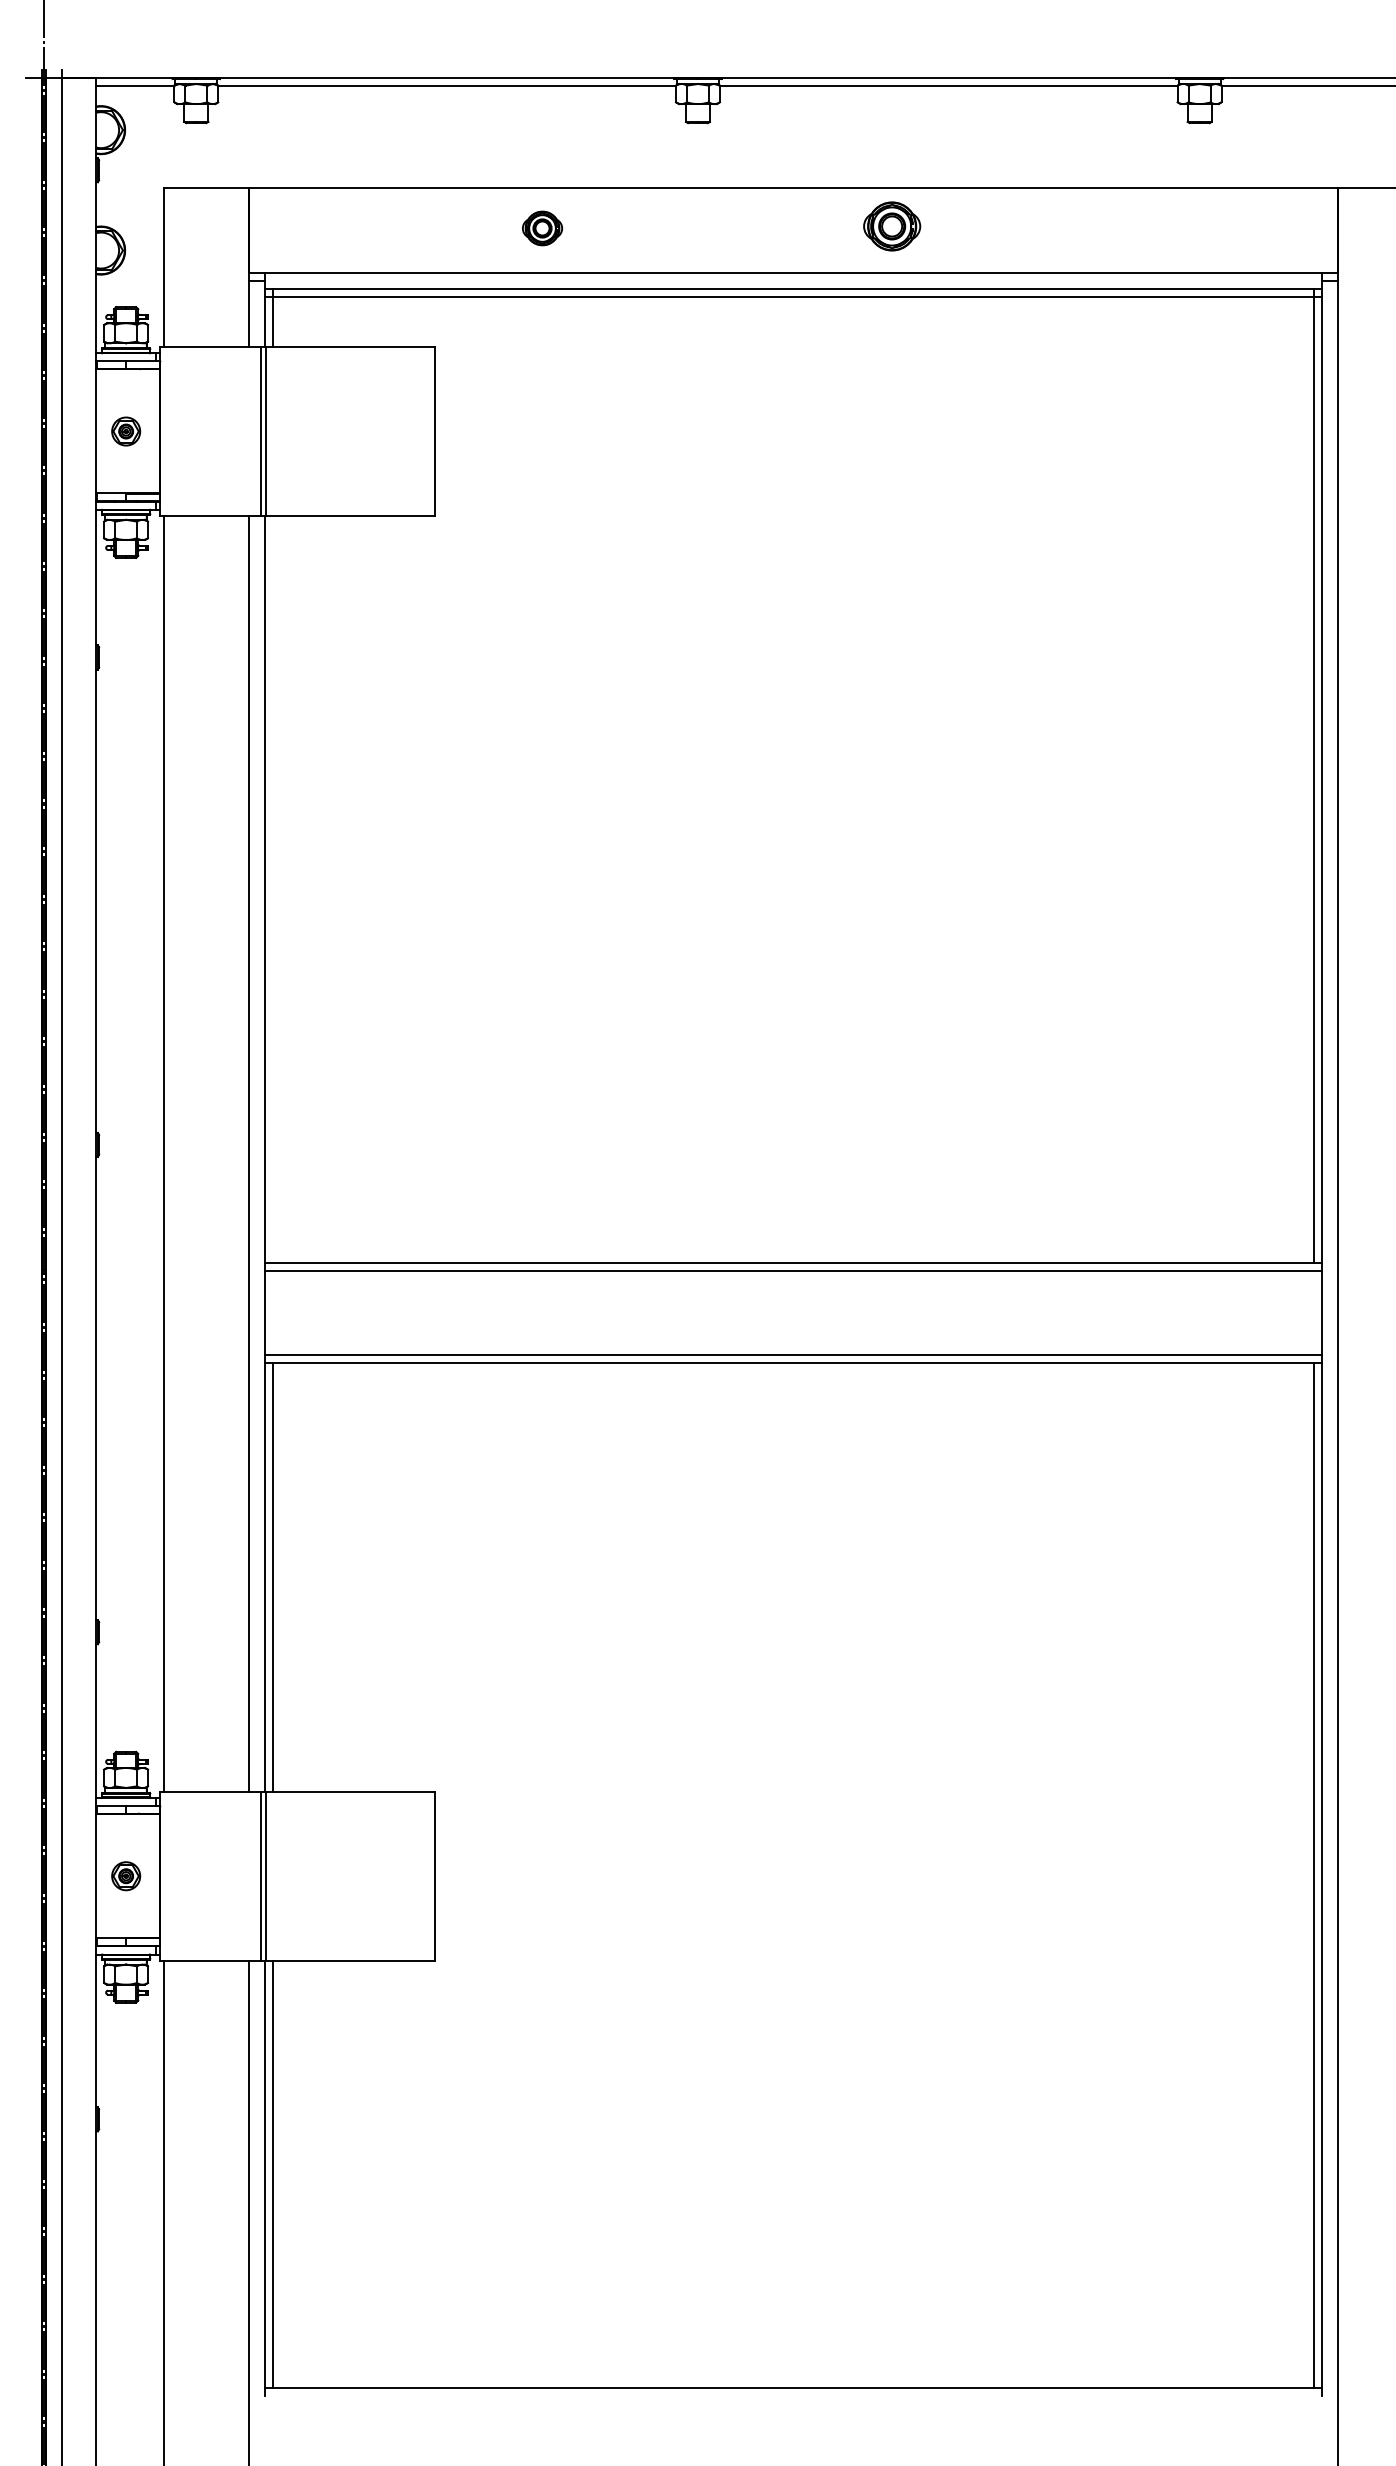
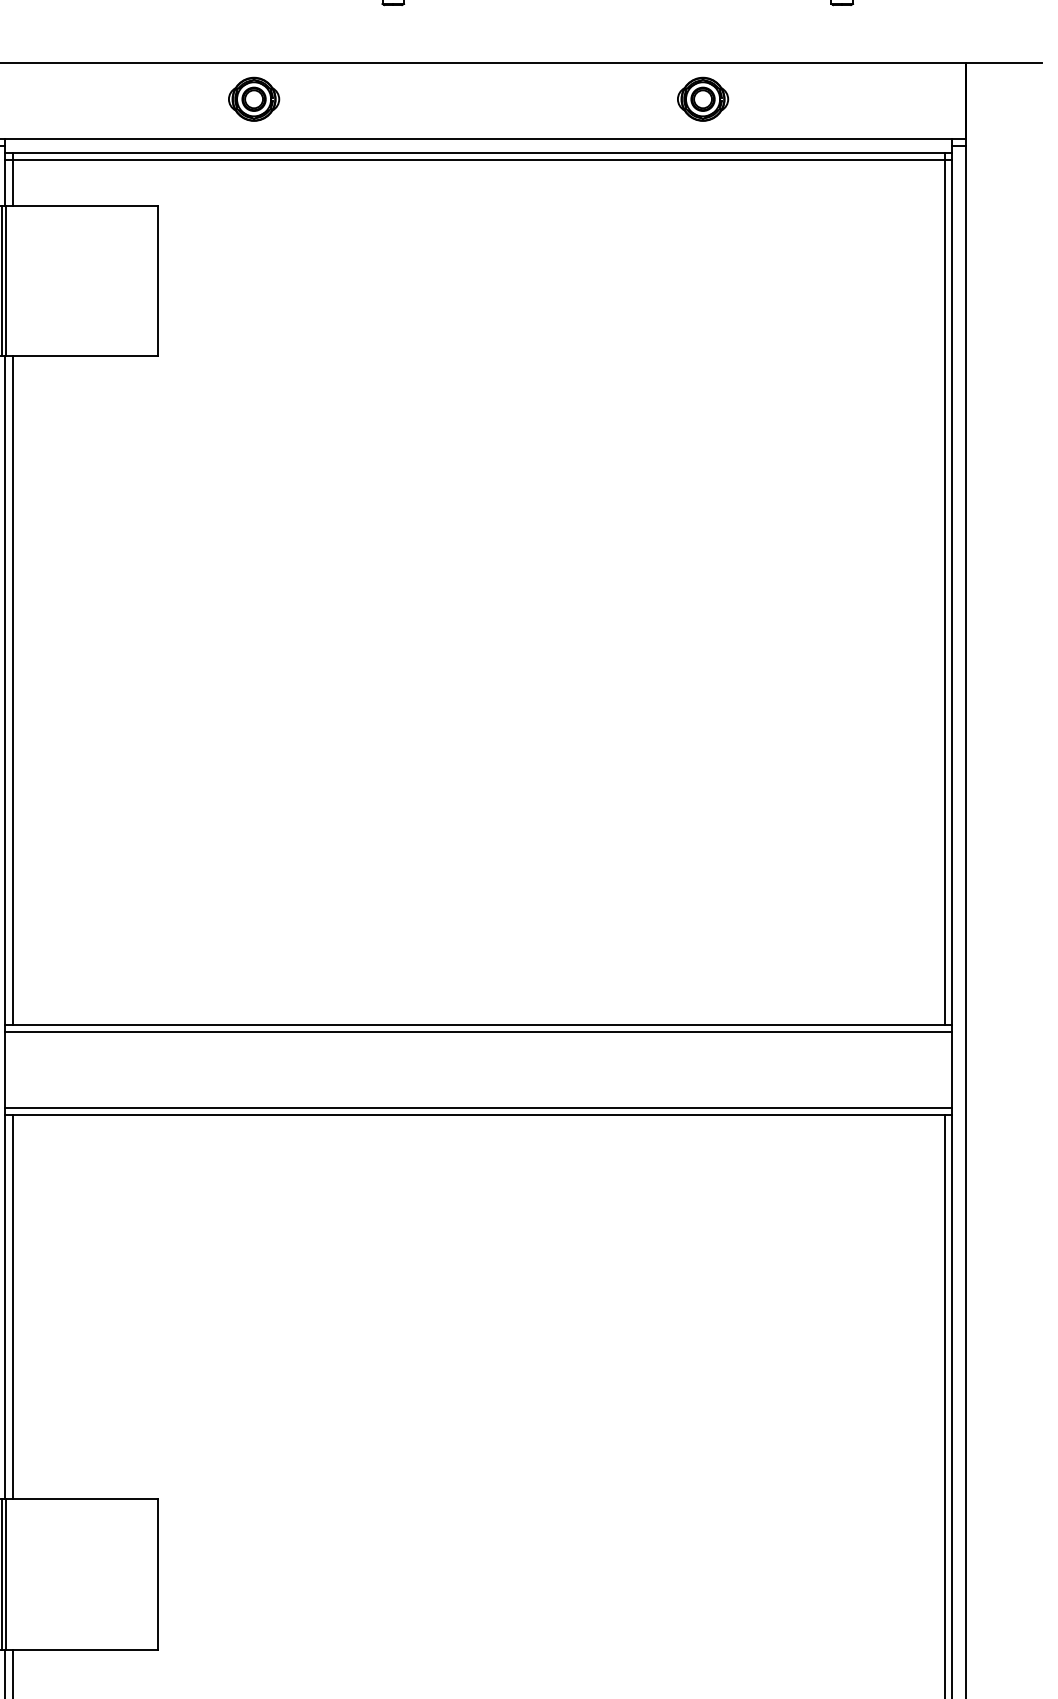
part: (892, 226) -> (703, 99), moved
part: (542, 228) -> (254, 99), size x1.43
line: (272, 888) -> (12, 690), added

